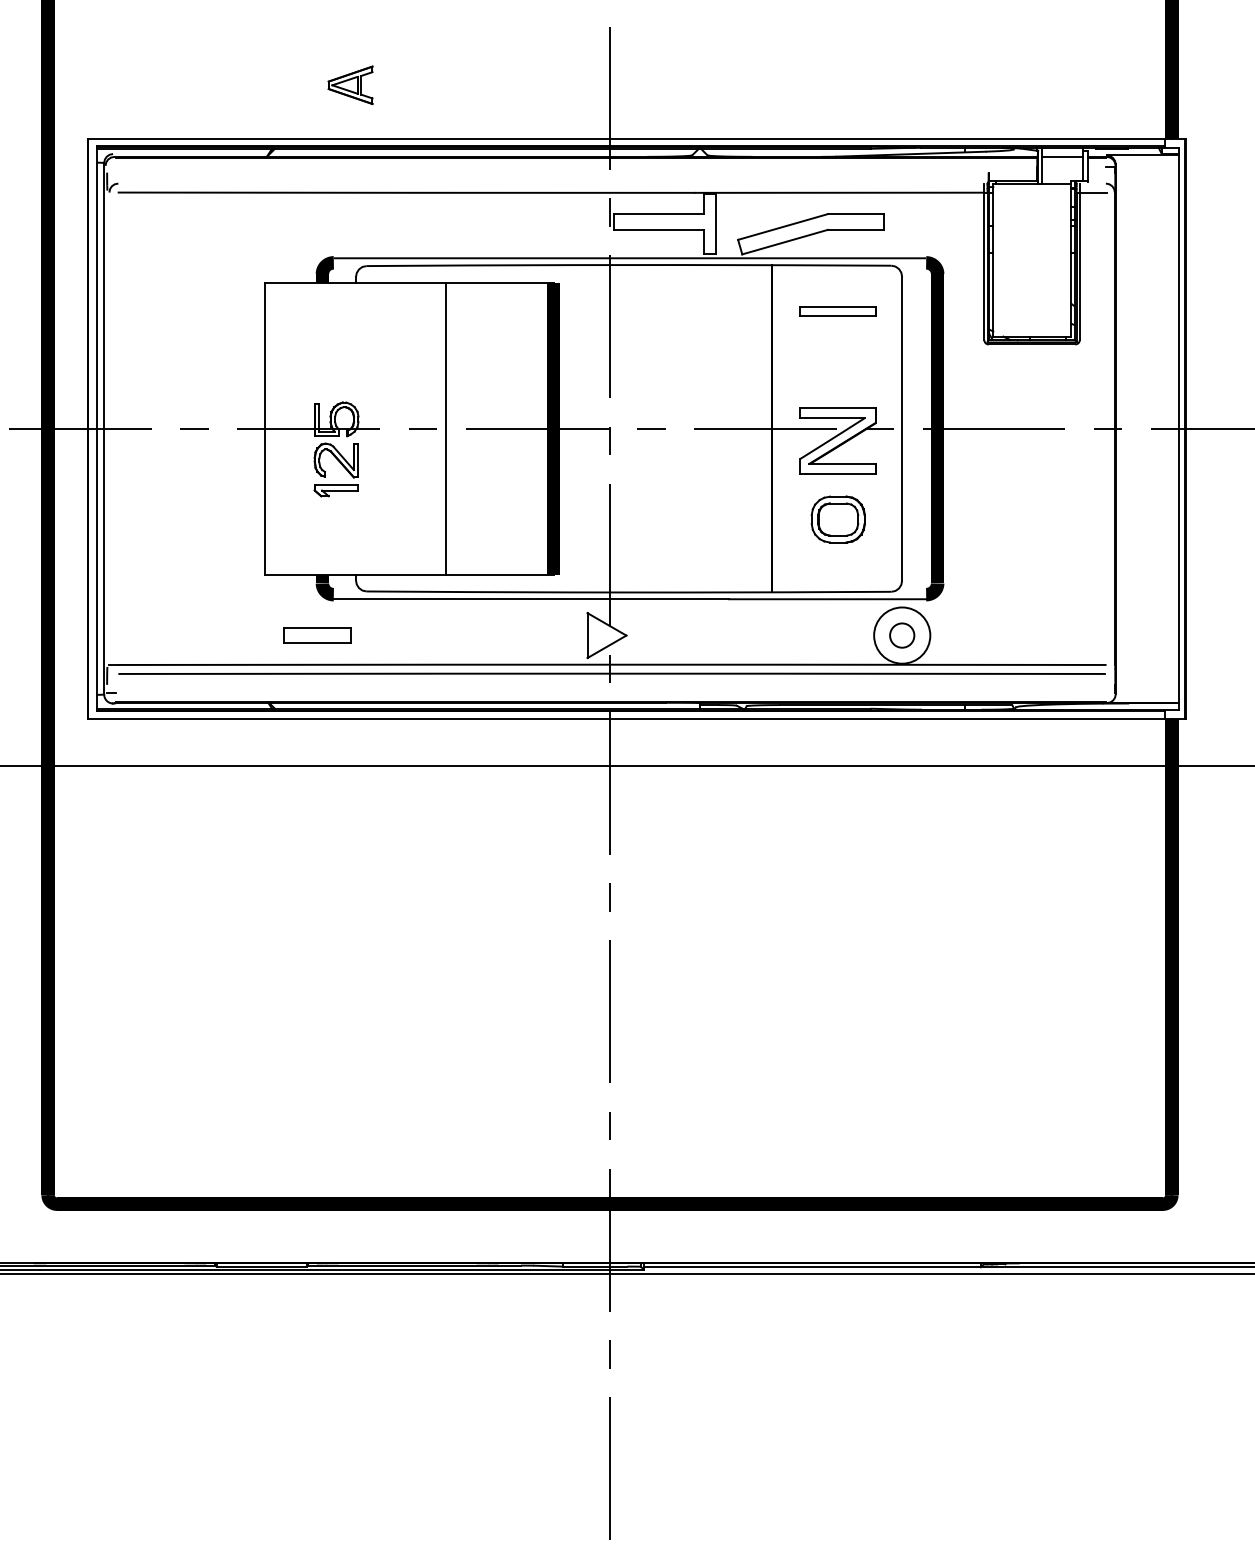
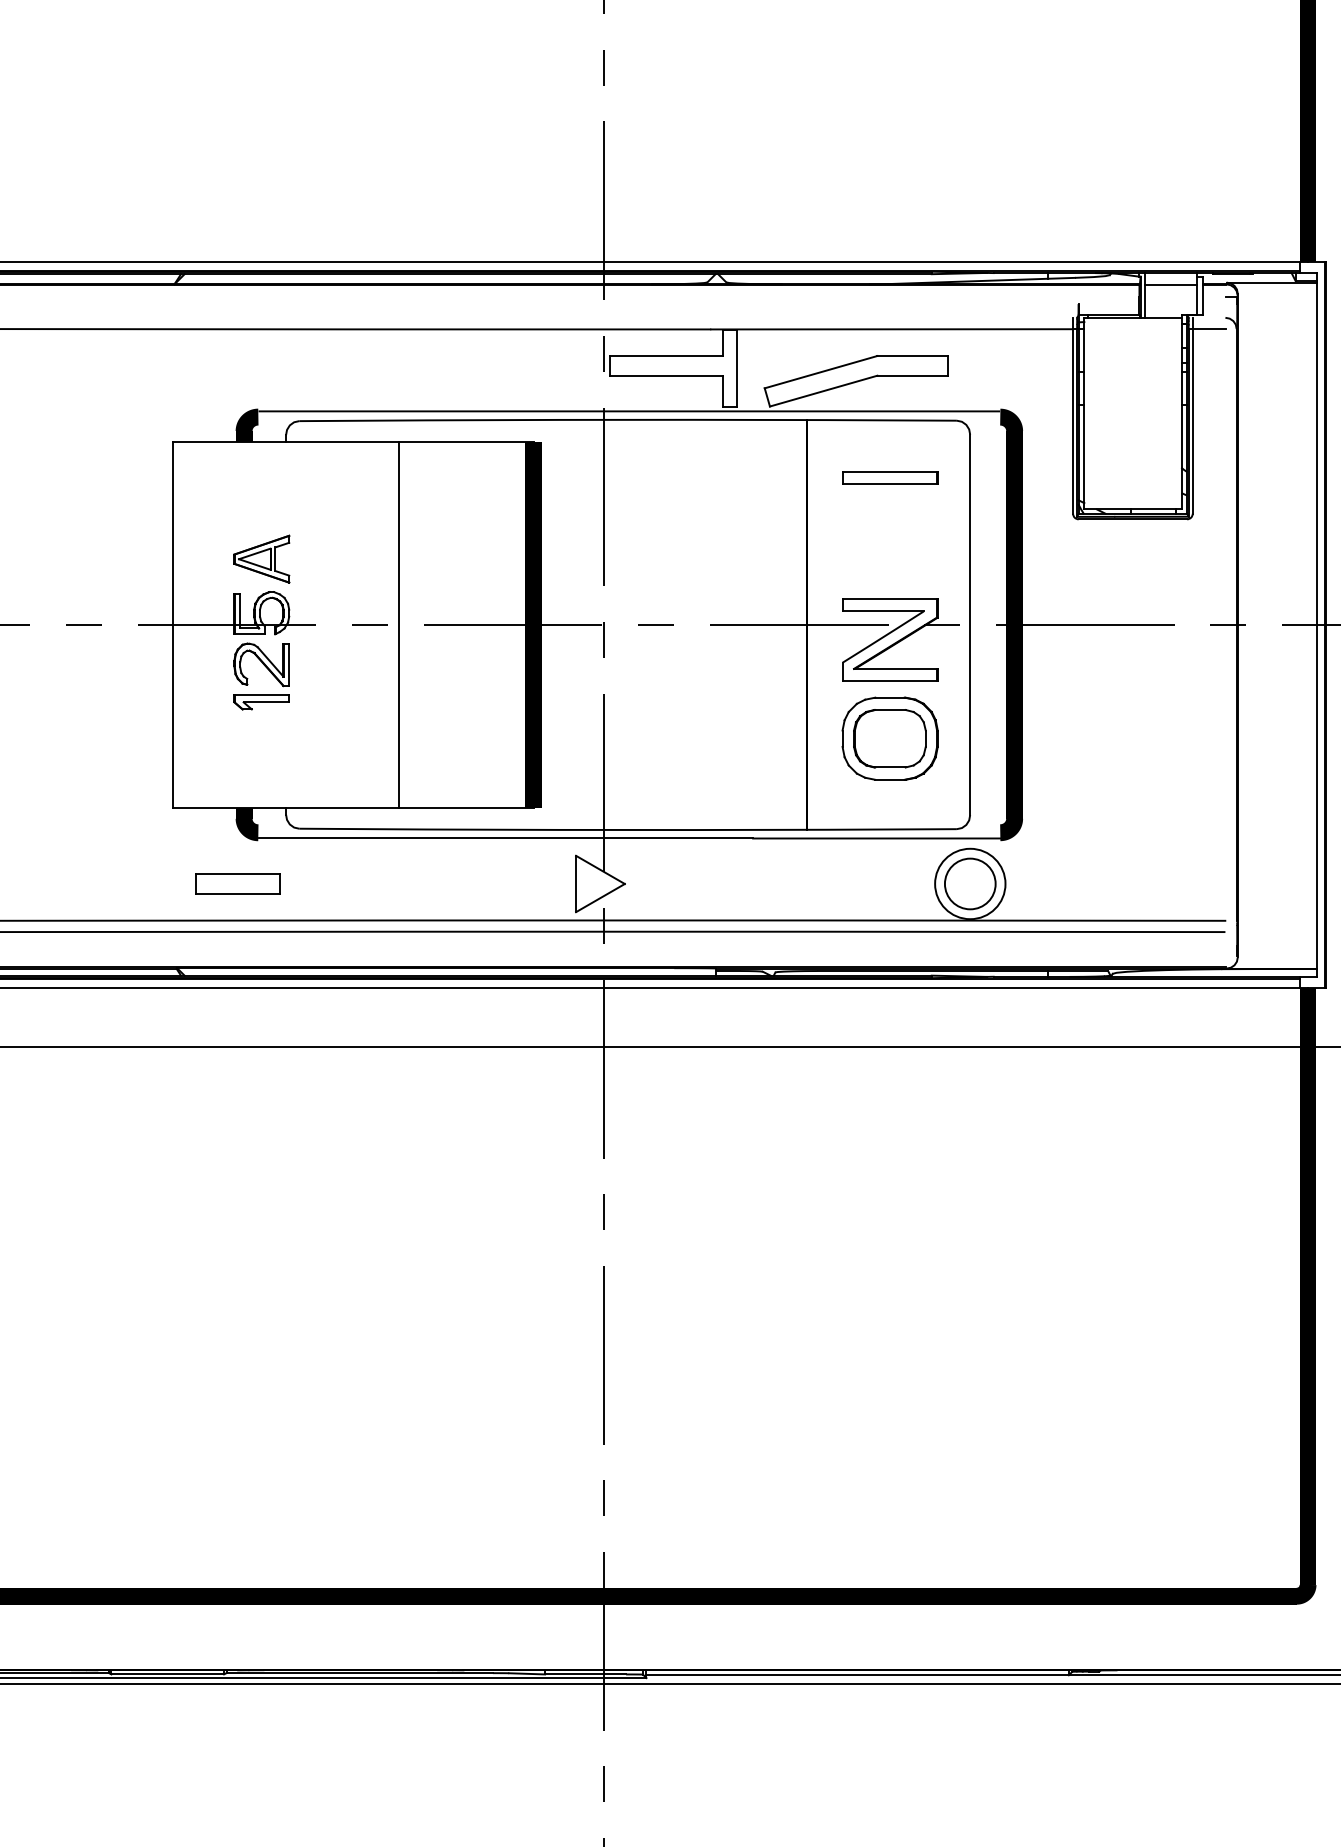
part: (350, 84) -> (261, 558), moved
part: (838, 519) -> (890, 738), size x1.43
circle: (902, 635) -> (970, 883), size x1.67

